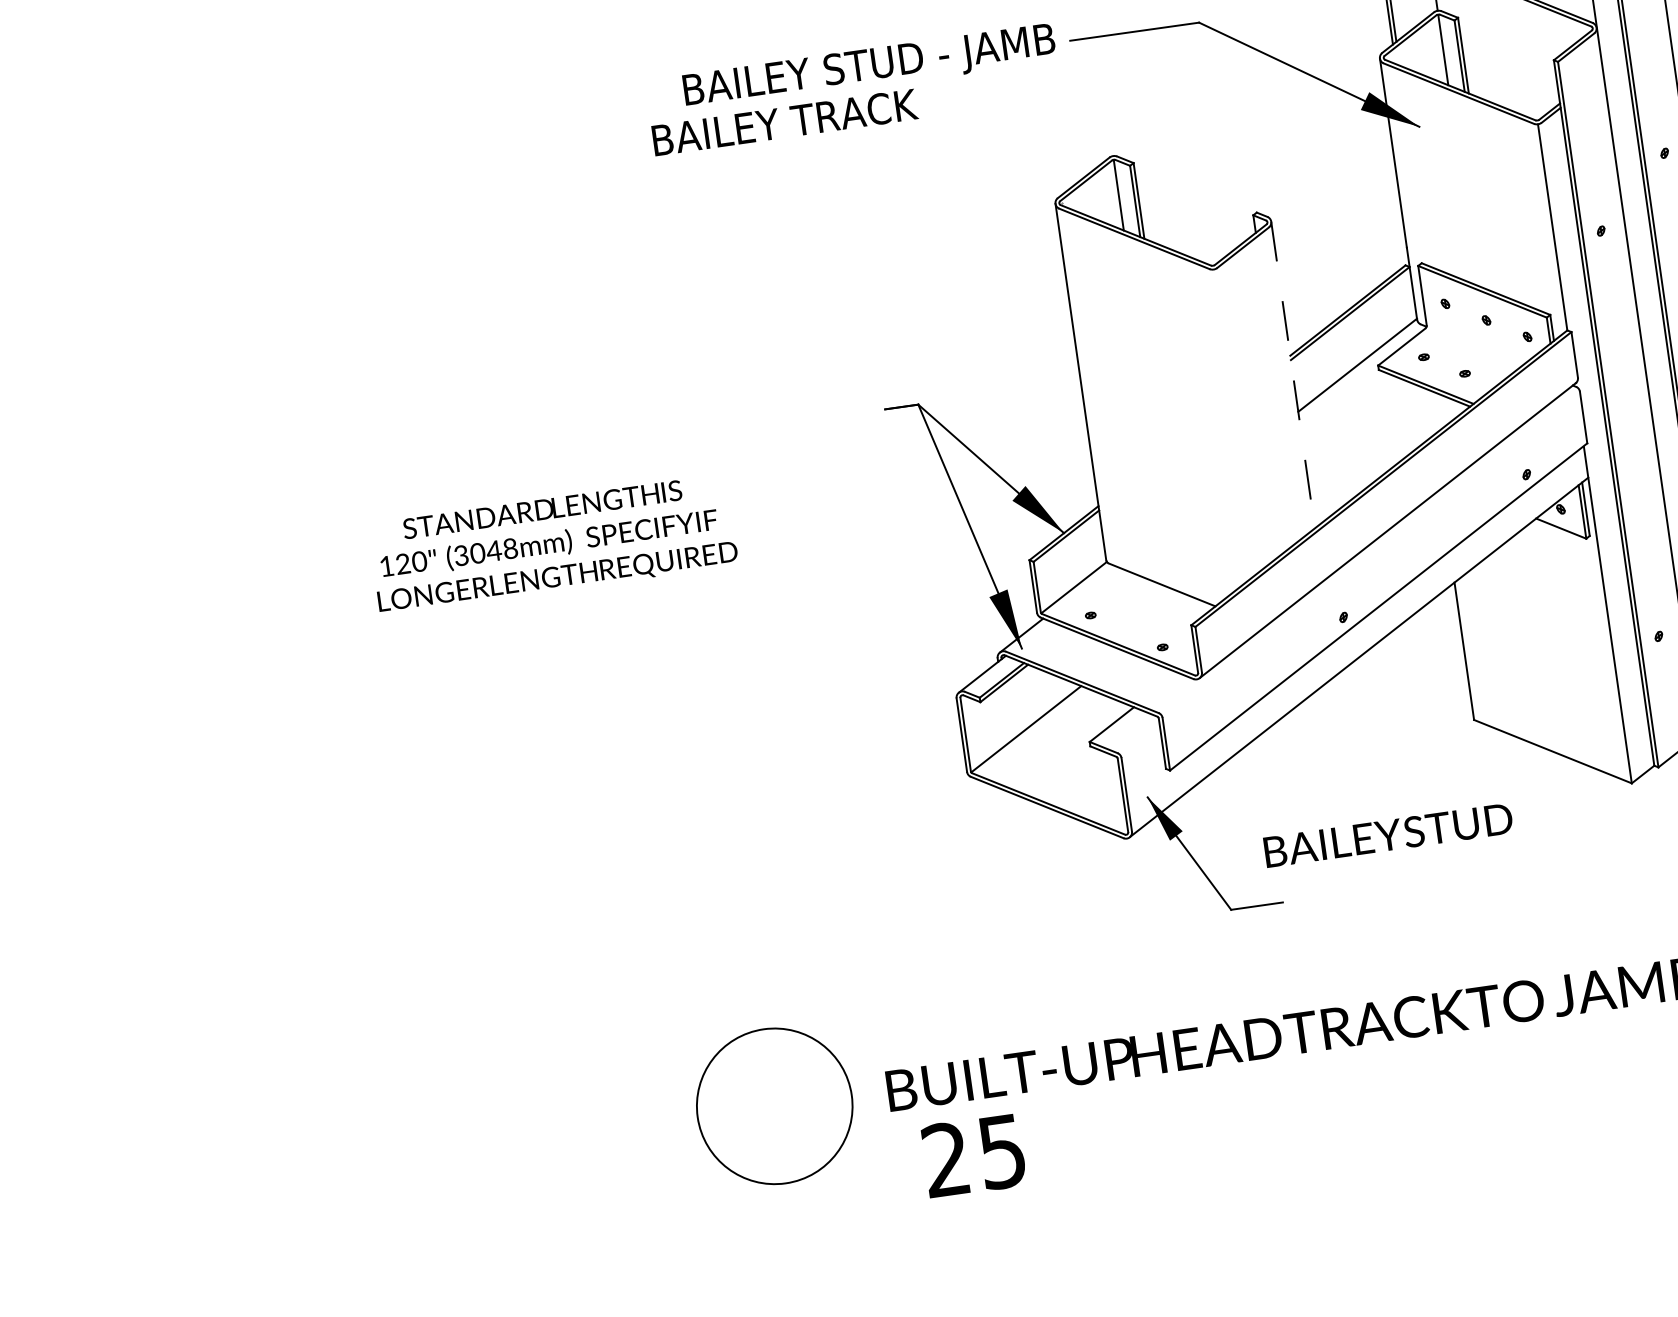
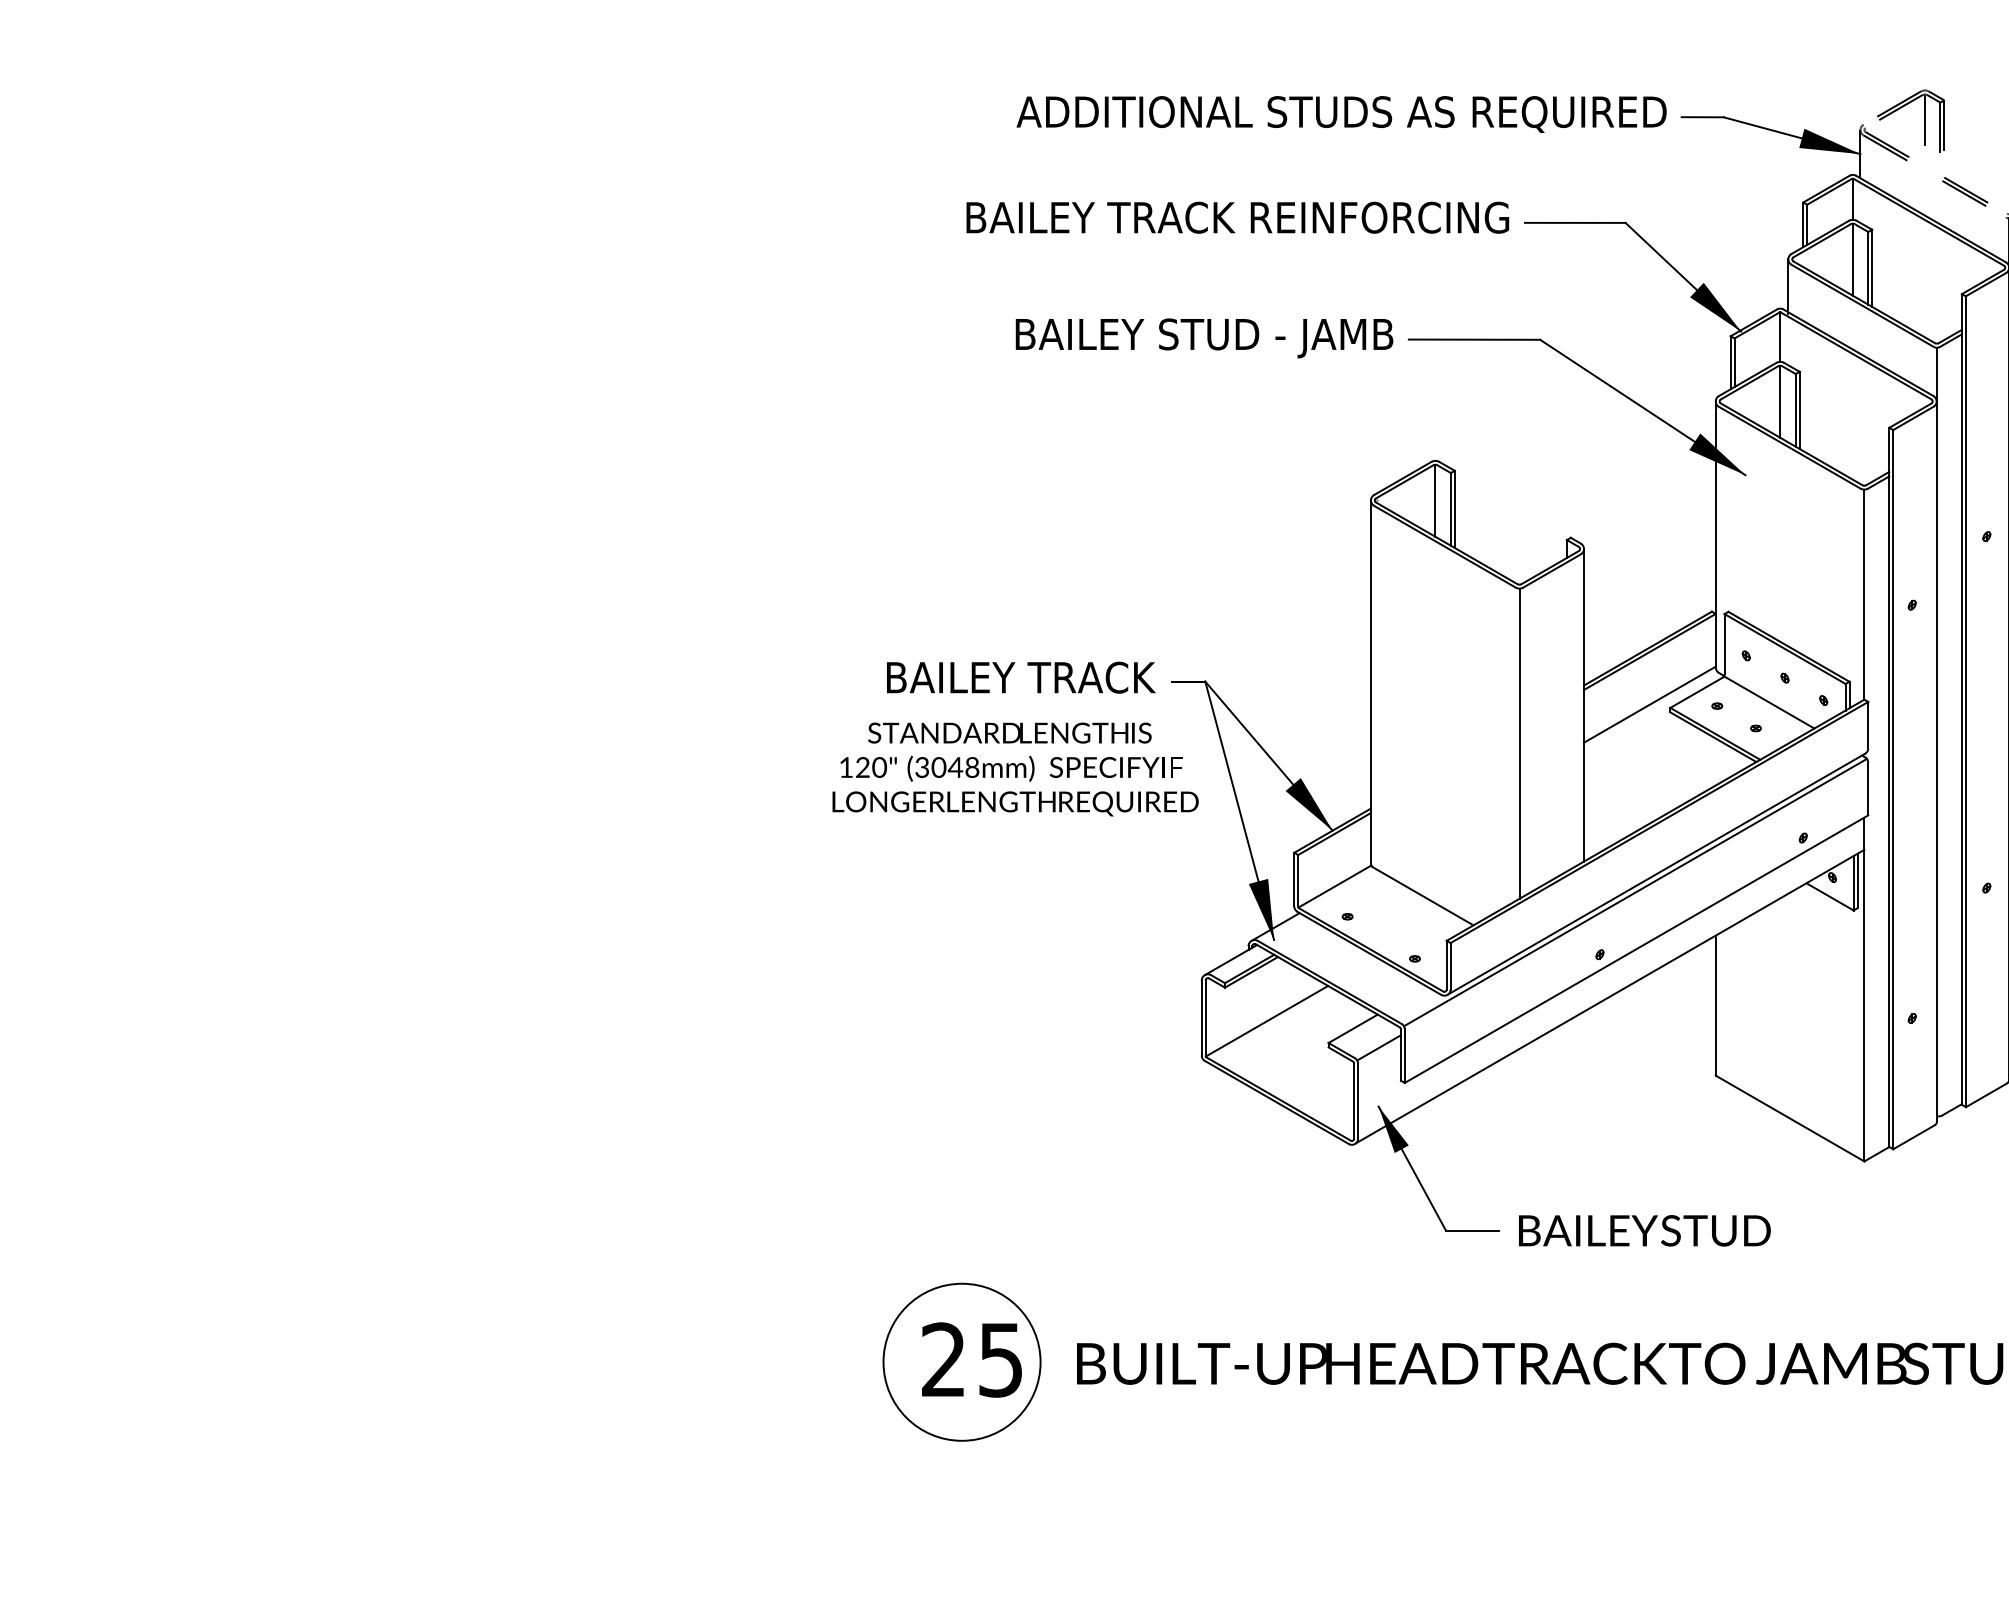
text: (785, 122) -> (1021, 677), moved
line: (1474, 346) -> (1769, 702), added
line: (1292, 375) -> (1583, 705), dashed -> solid
line: (1235, 421) -> (1519, 743), added
text: (553, 544) -> (1015, 769), moved
line: (1369, 551) -> (1635, 892), added
line: (1139, 739) -> (1378, 1047), added
text: (1388, 835) -> (1644, 1230), moved
text: (973, 1155) -> (971, 1359), moved

